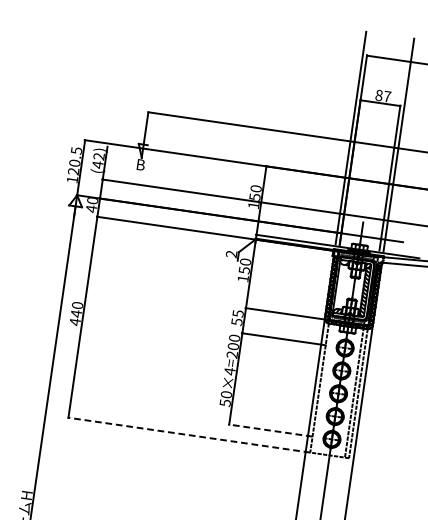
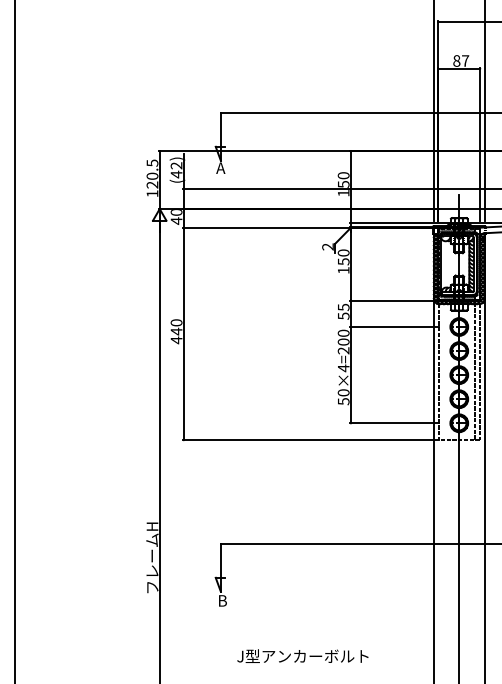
text: (140, 164) -> (220, 167), B -> A
line: (270, 430) -> (394, 423), dashed -> solid
line: (189, 435) -> (311, 440), dashed -> solid

